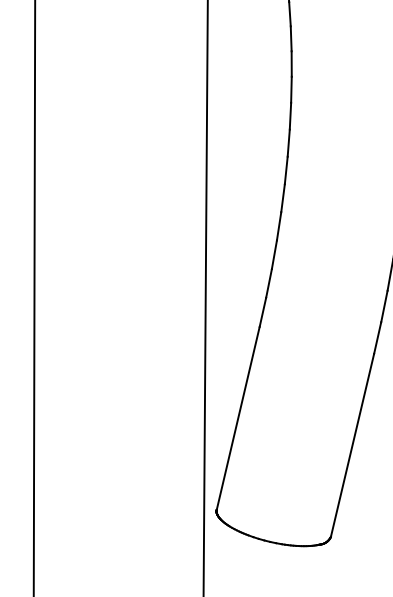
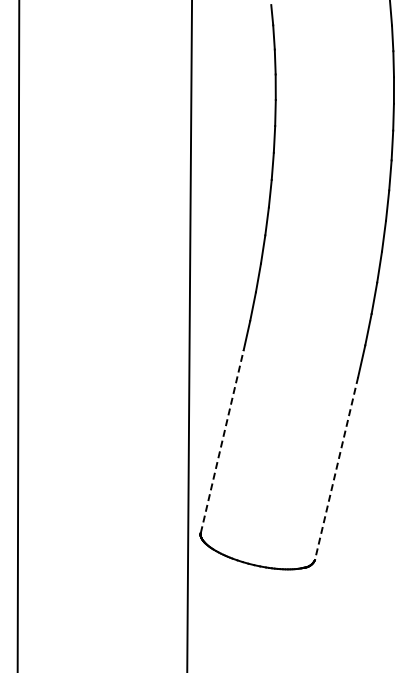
line: (238, 418) -> (222, 441), solid -> dashed
line: (352, 445) -> (336, 468), solid -> dashed

